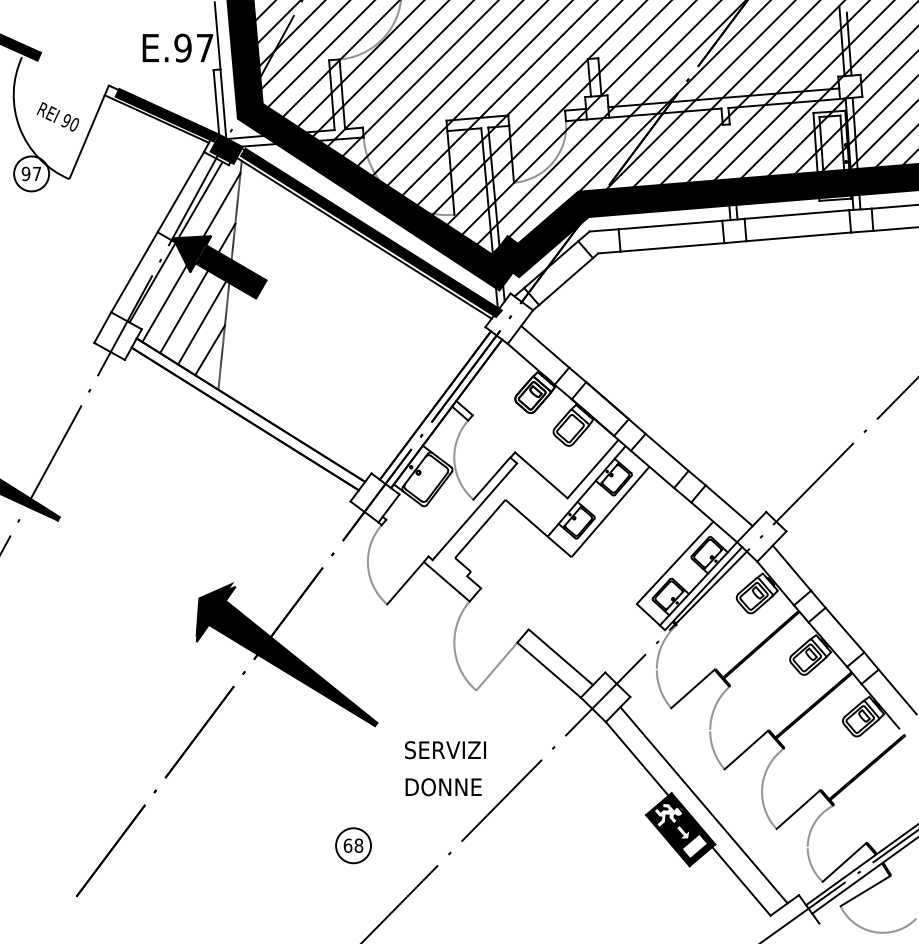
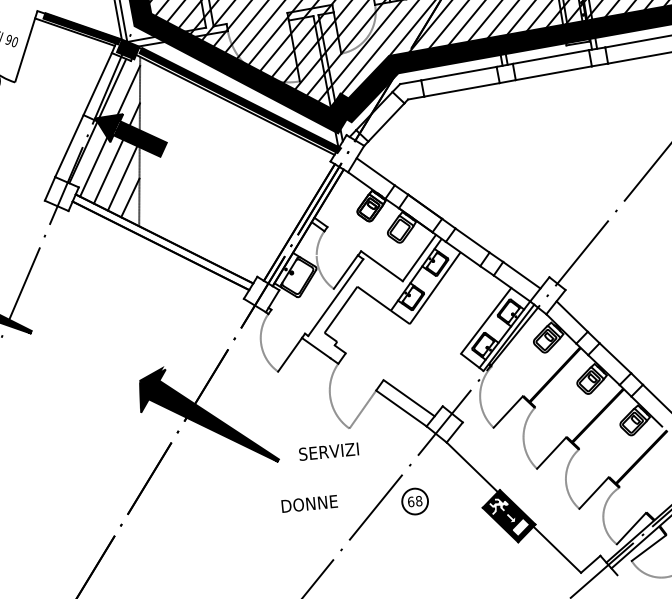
text: (445, 750) -> (328, 451), moved
text: (443, 787) -> (309, 504), moved
line: (703, 805) -> (524, 496), removed
part: (353, 845) -> (415, 501), moved

